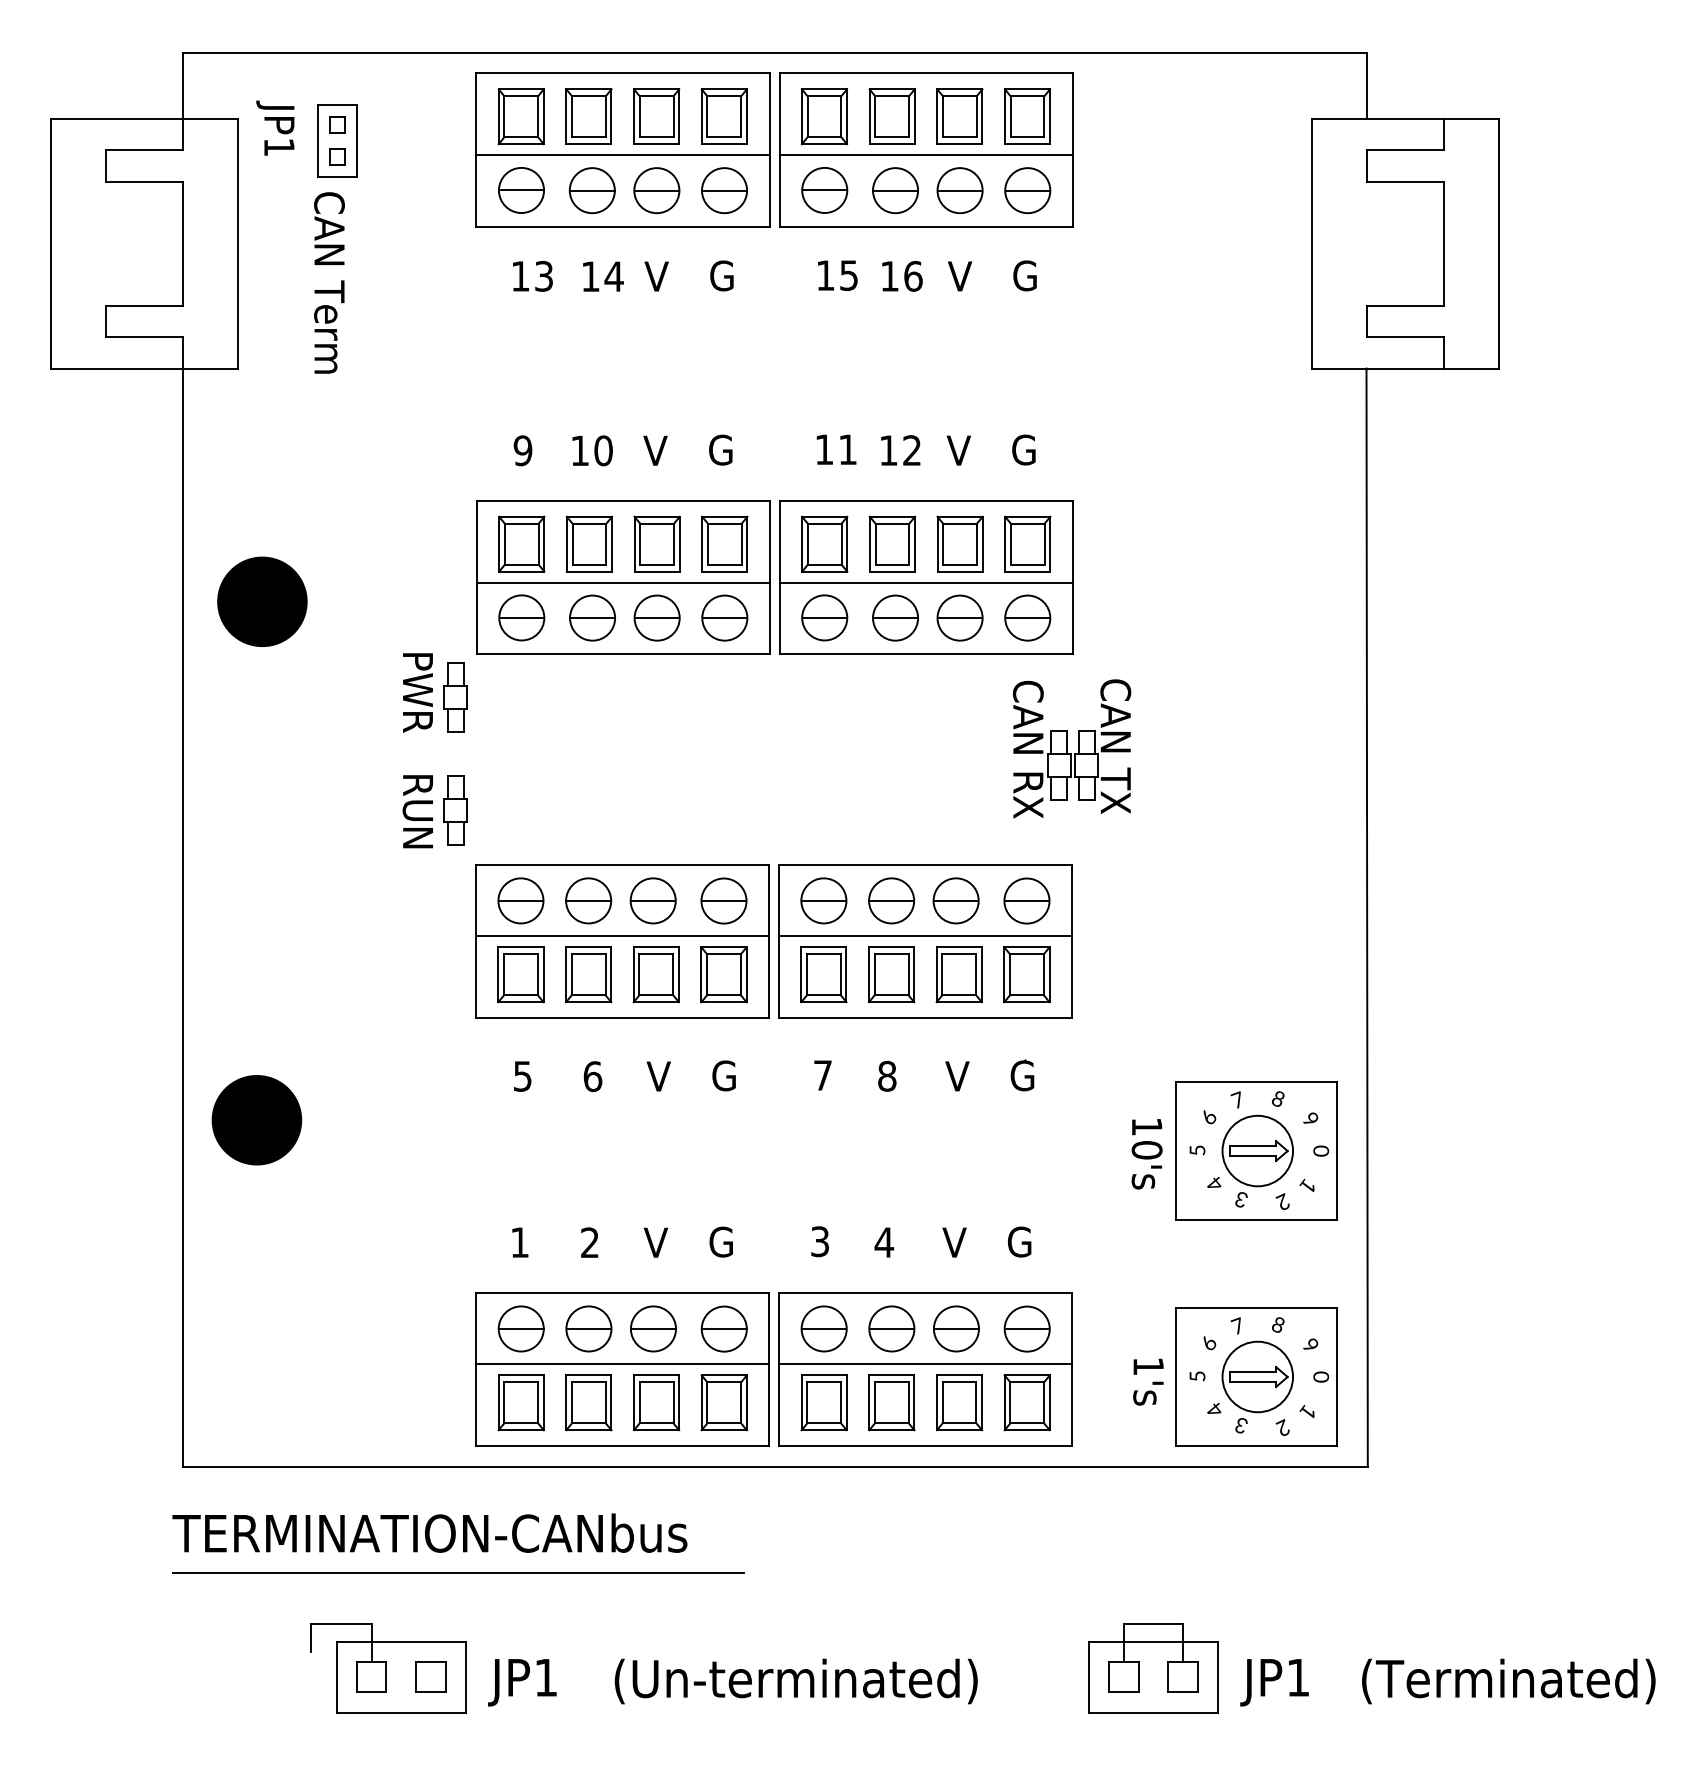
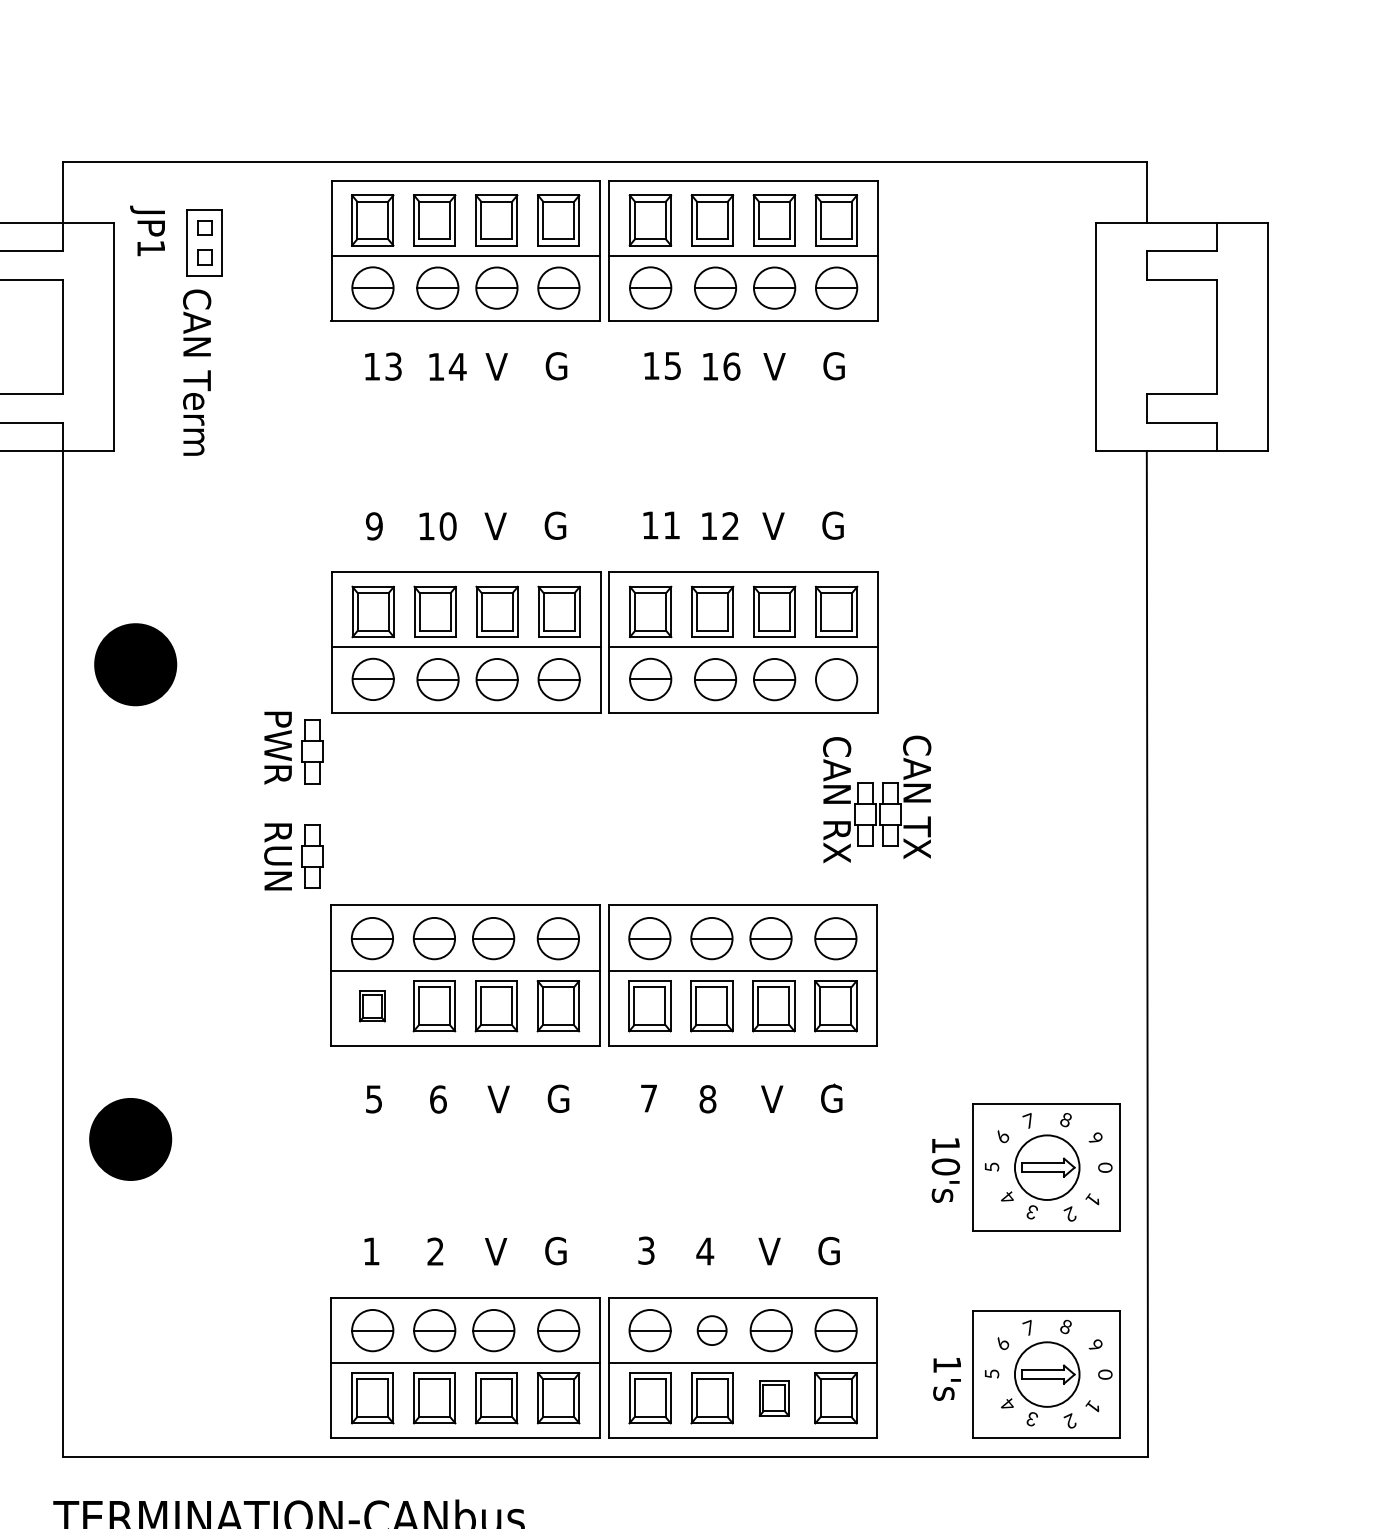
line: (1027, 618) -> (836, 679), removed
part: (520, 974) -> (372, 1005), size x0.6
part: (891, 1328) -> (711, 1330), size x0.7
part: (959, 1402) -> (774, 1397), size x0.7

